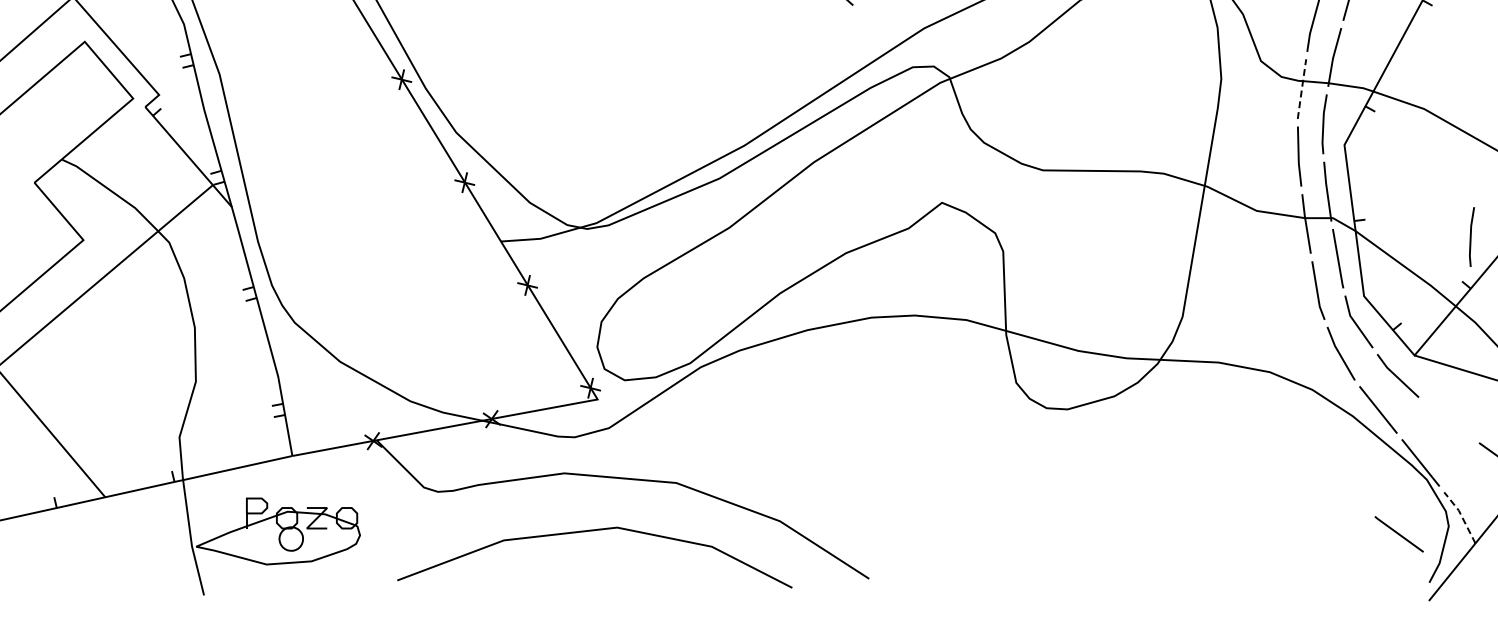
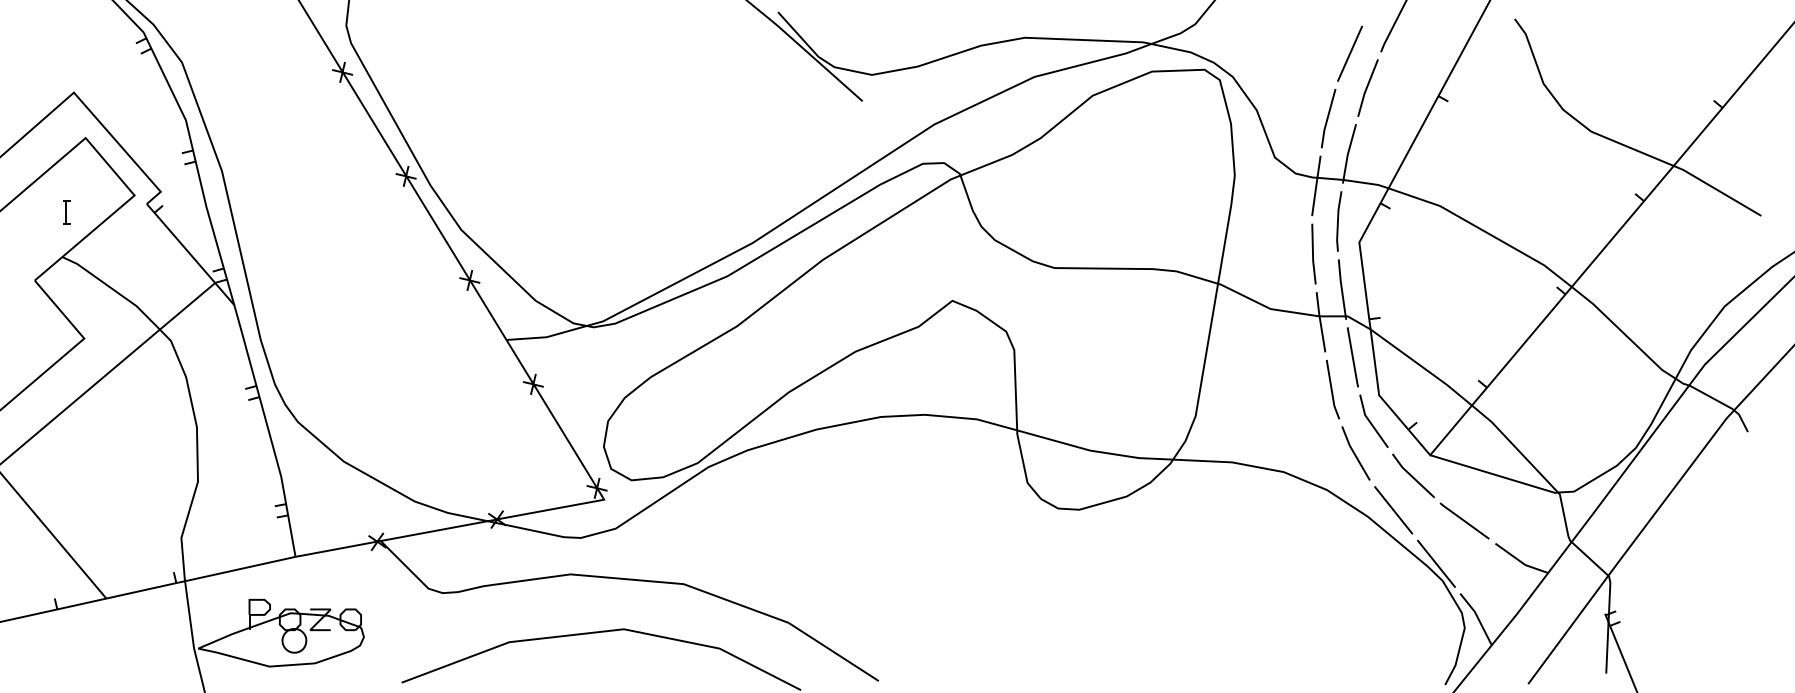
line: (1302, 87) -> (1316, 184), dashed -> solid
part: (65, 115) -> (66, 212), added
line: (1471, 237) -> (1487, 335), removed
line: (1461, 516) -> (1477, 618), dashed -> solid
line: (1399, 533) -> (1464, 520), moved

